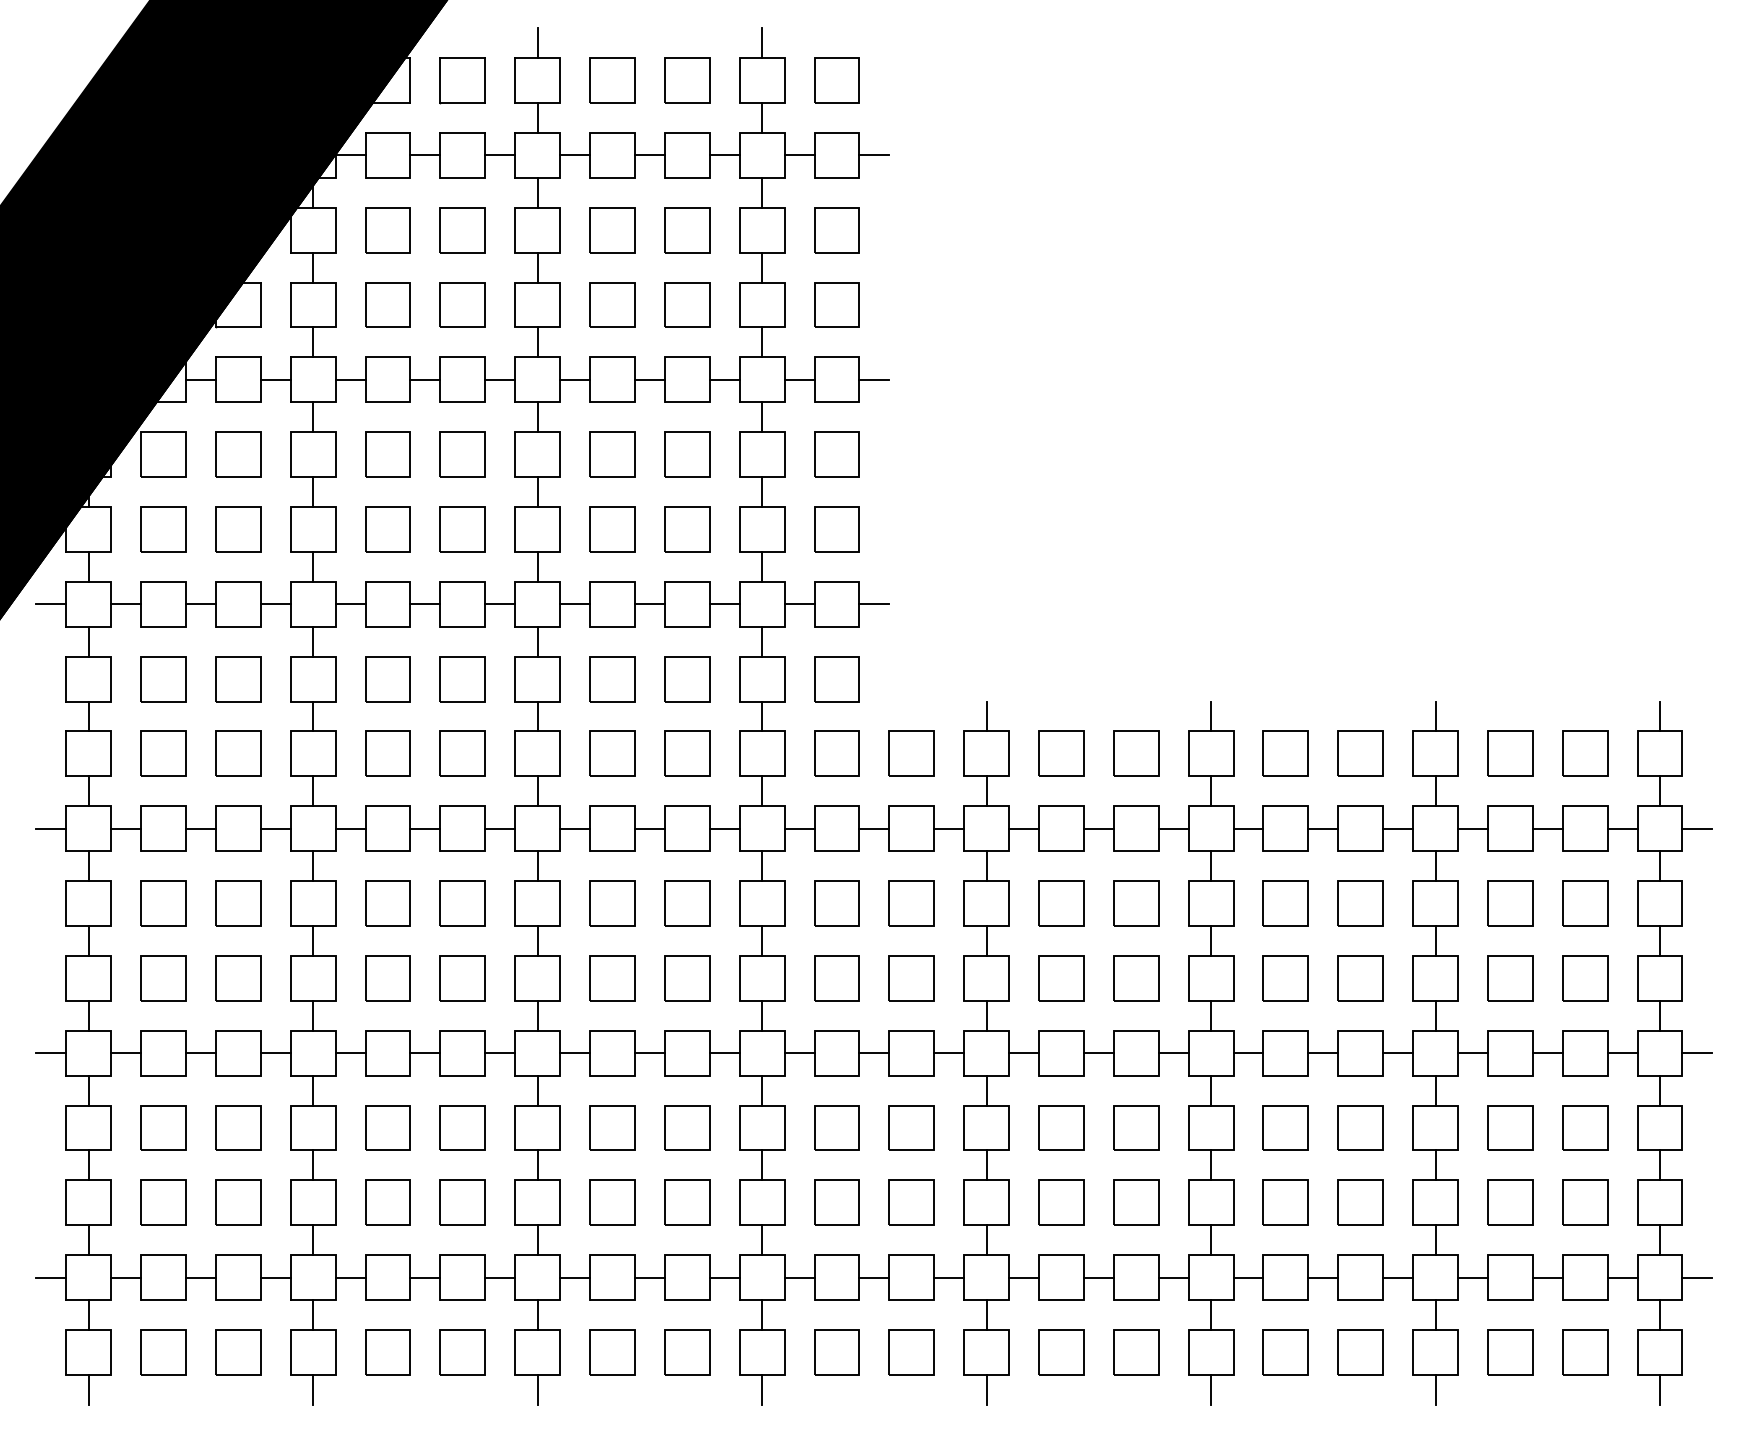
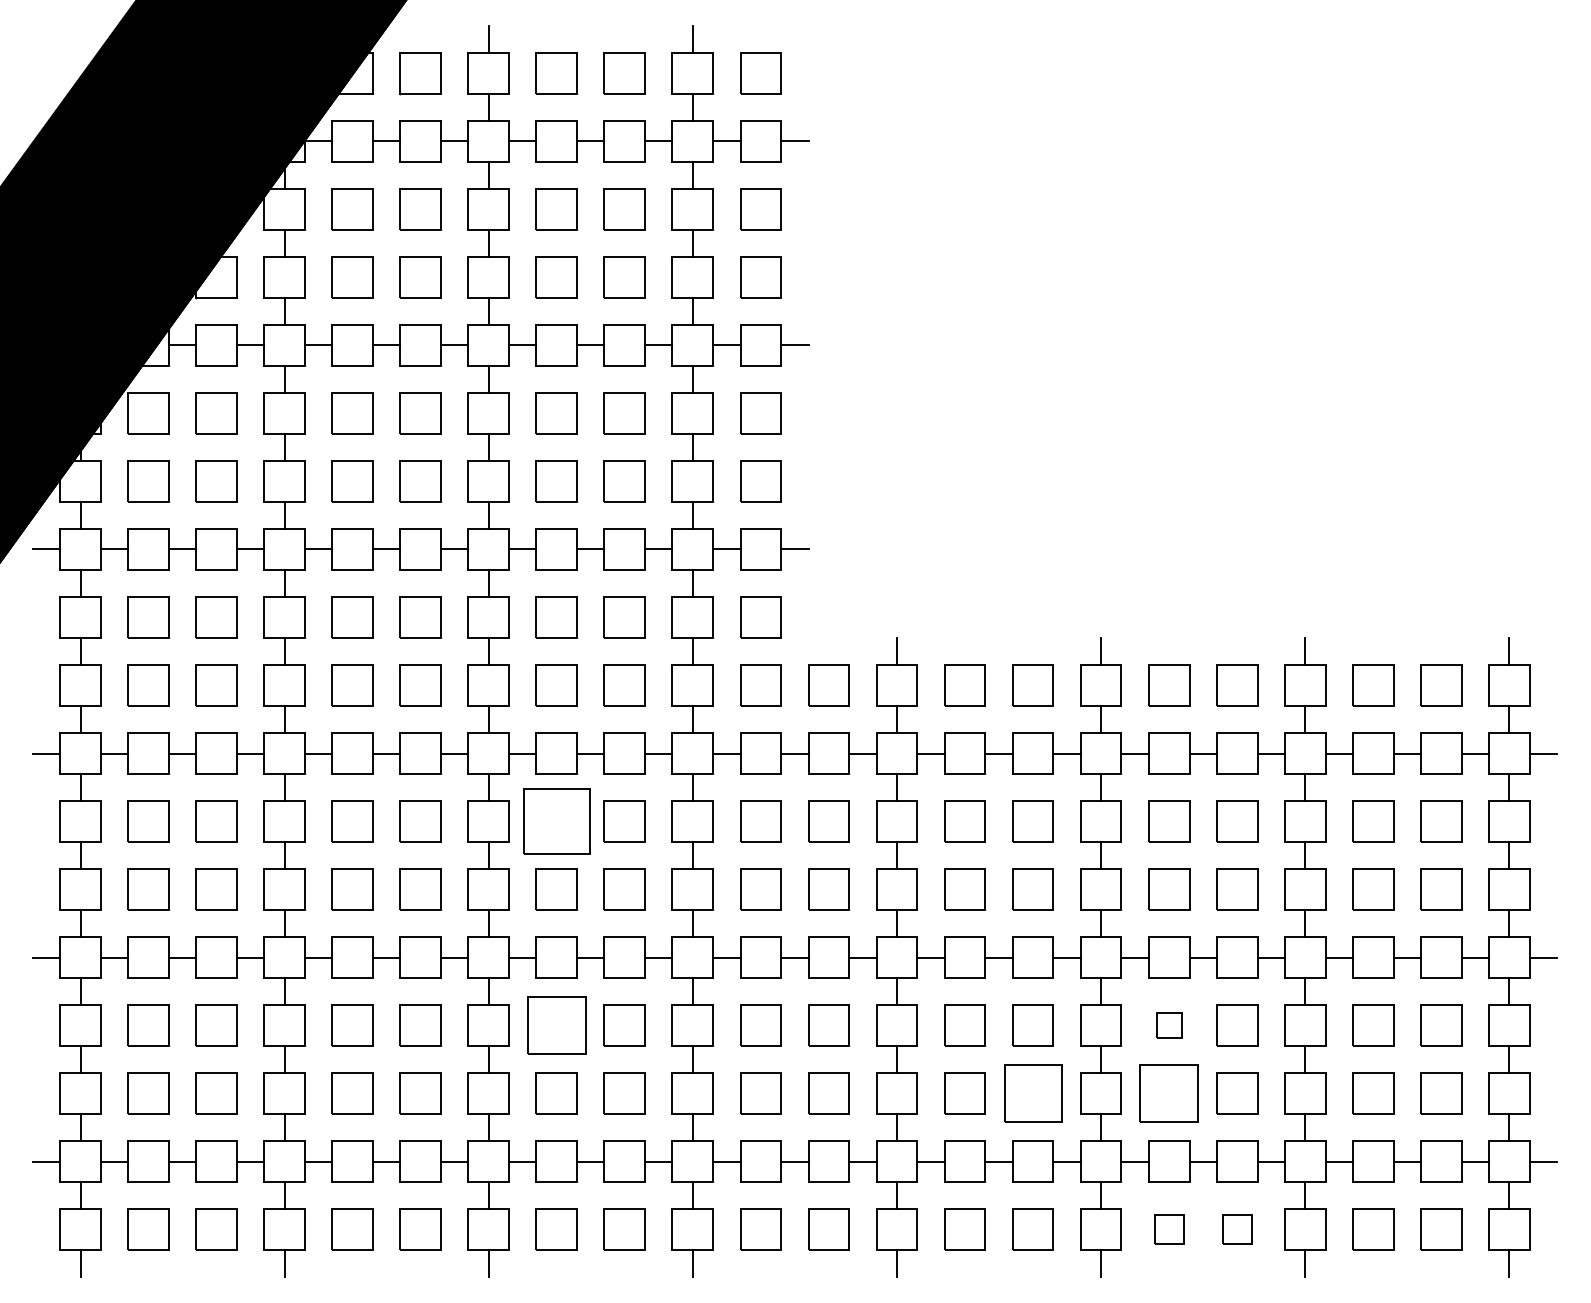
part: (612, 903) -> (556, 821), size x1.6
part: (612, 1127) -> (556, 1025), size x1.4
part: (1286, 1127) -> (1169, 1025), size x0.6
part: (1135, 1202) -> (1032, 1093), size x1.4
part: (1286, 1202) -> (1169, 1093), size x1.4
part: (1286, 1352) -> (1169, 1229), size x0.7
part: (1361, 1352) -> (1237, 1229), size x0.7

